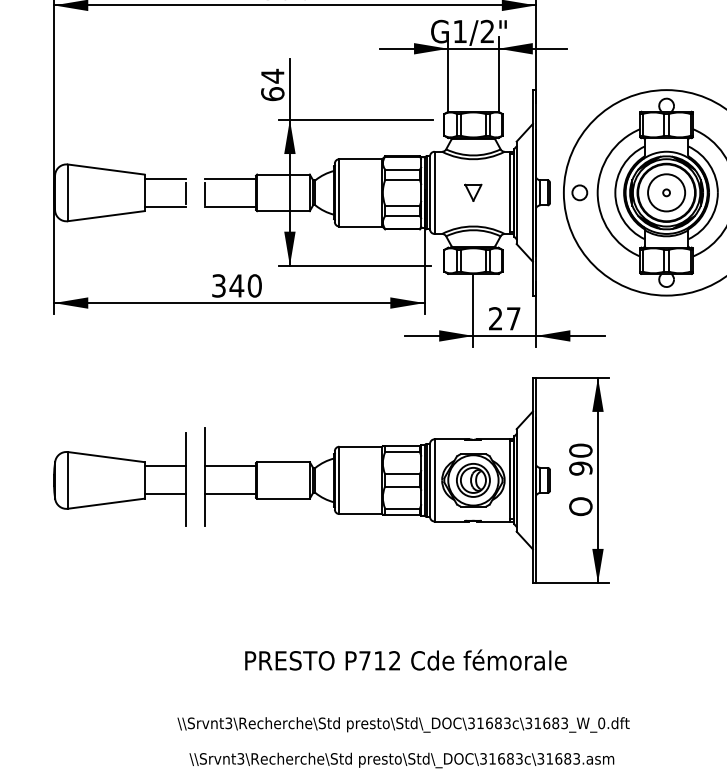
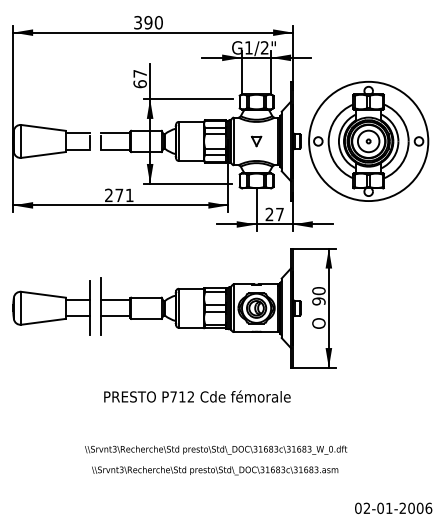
text: (271, 75) -> (139, 73), 64 -> 67
text: (237, 286) -> (119, 195), 340 -> 271
text: (406, 660) -> (197, 396), moved

